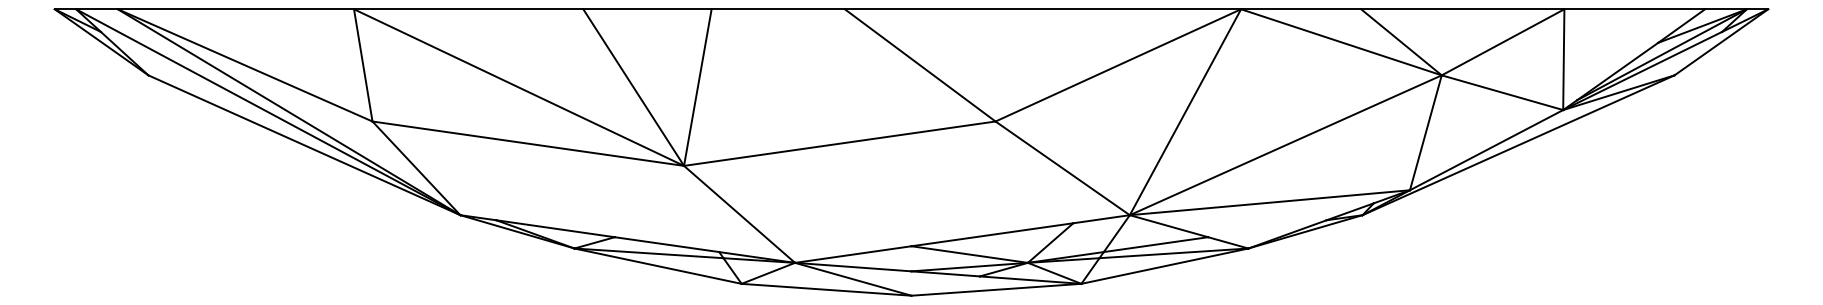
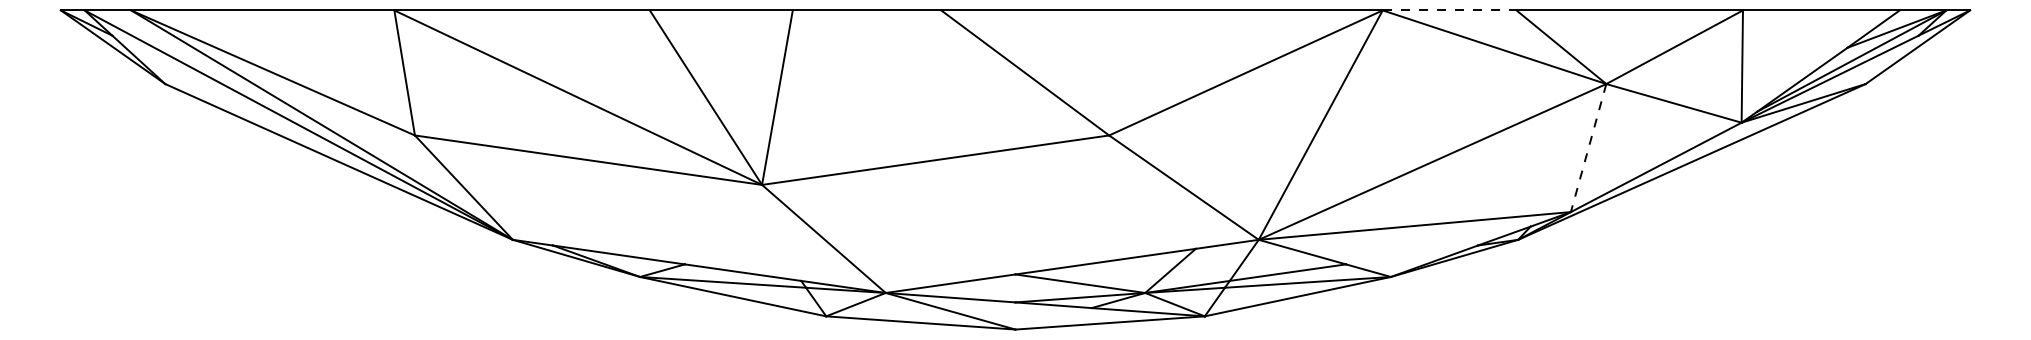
line: (1301, 9) -> (1449, 10), solid -> dashed
line: (1425, 133) -> (1588, 148), solid -> dashed

